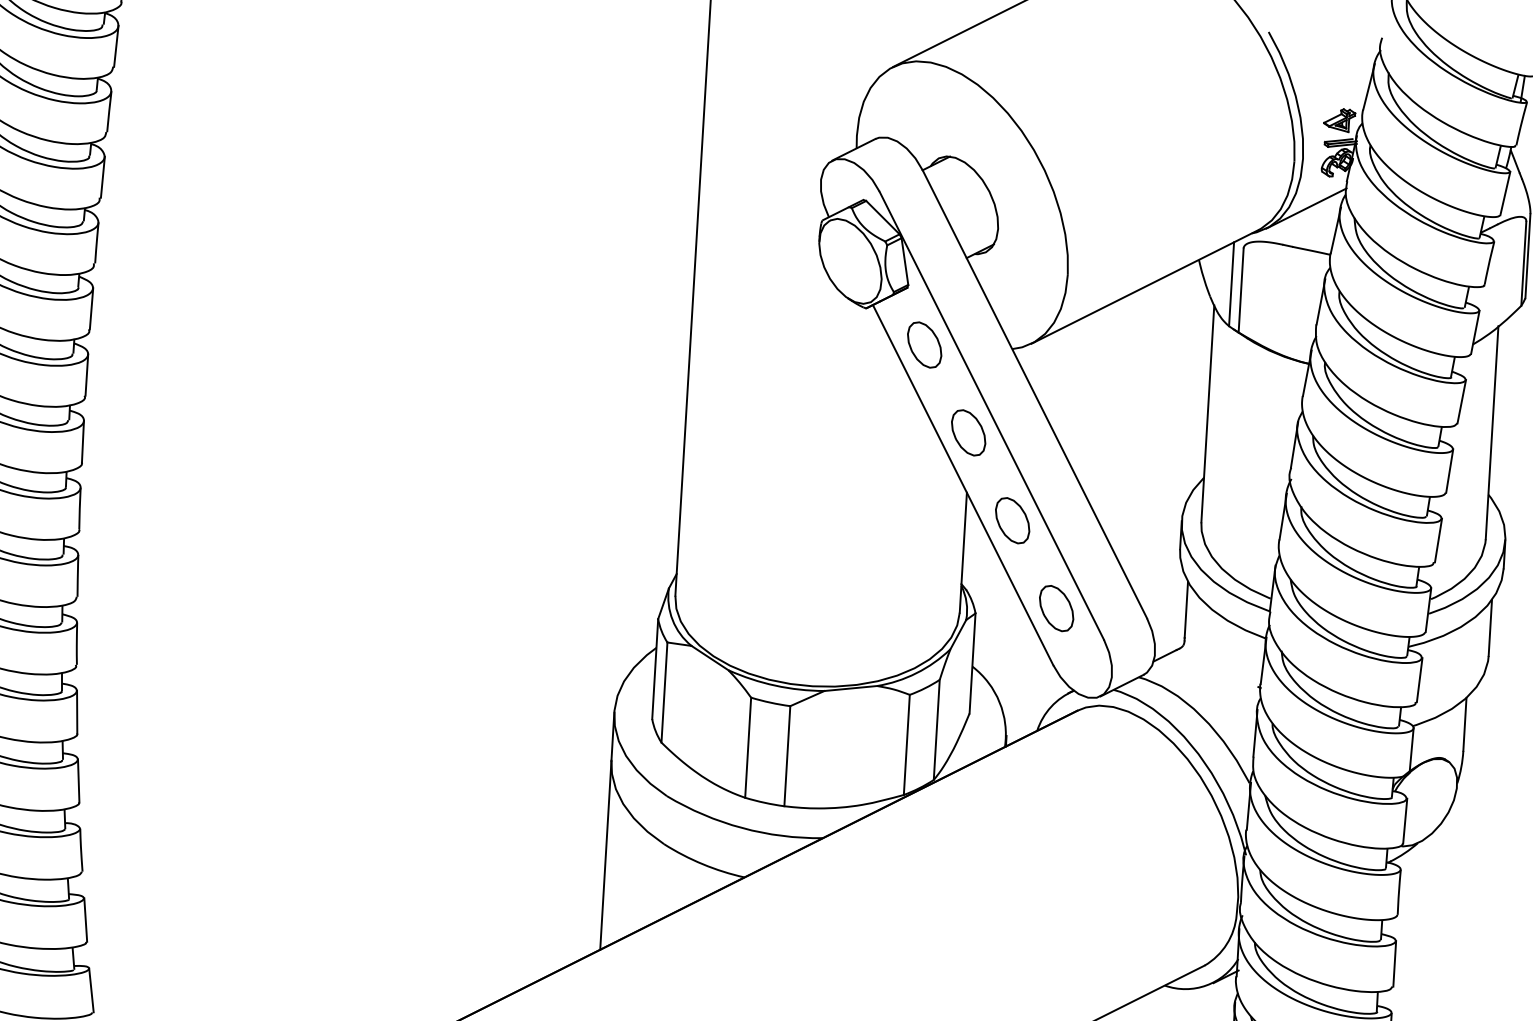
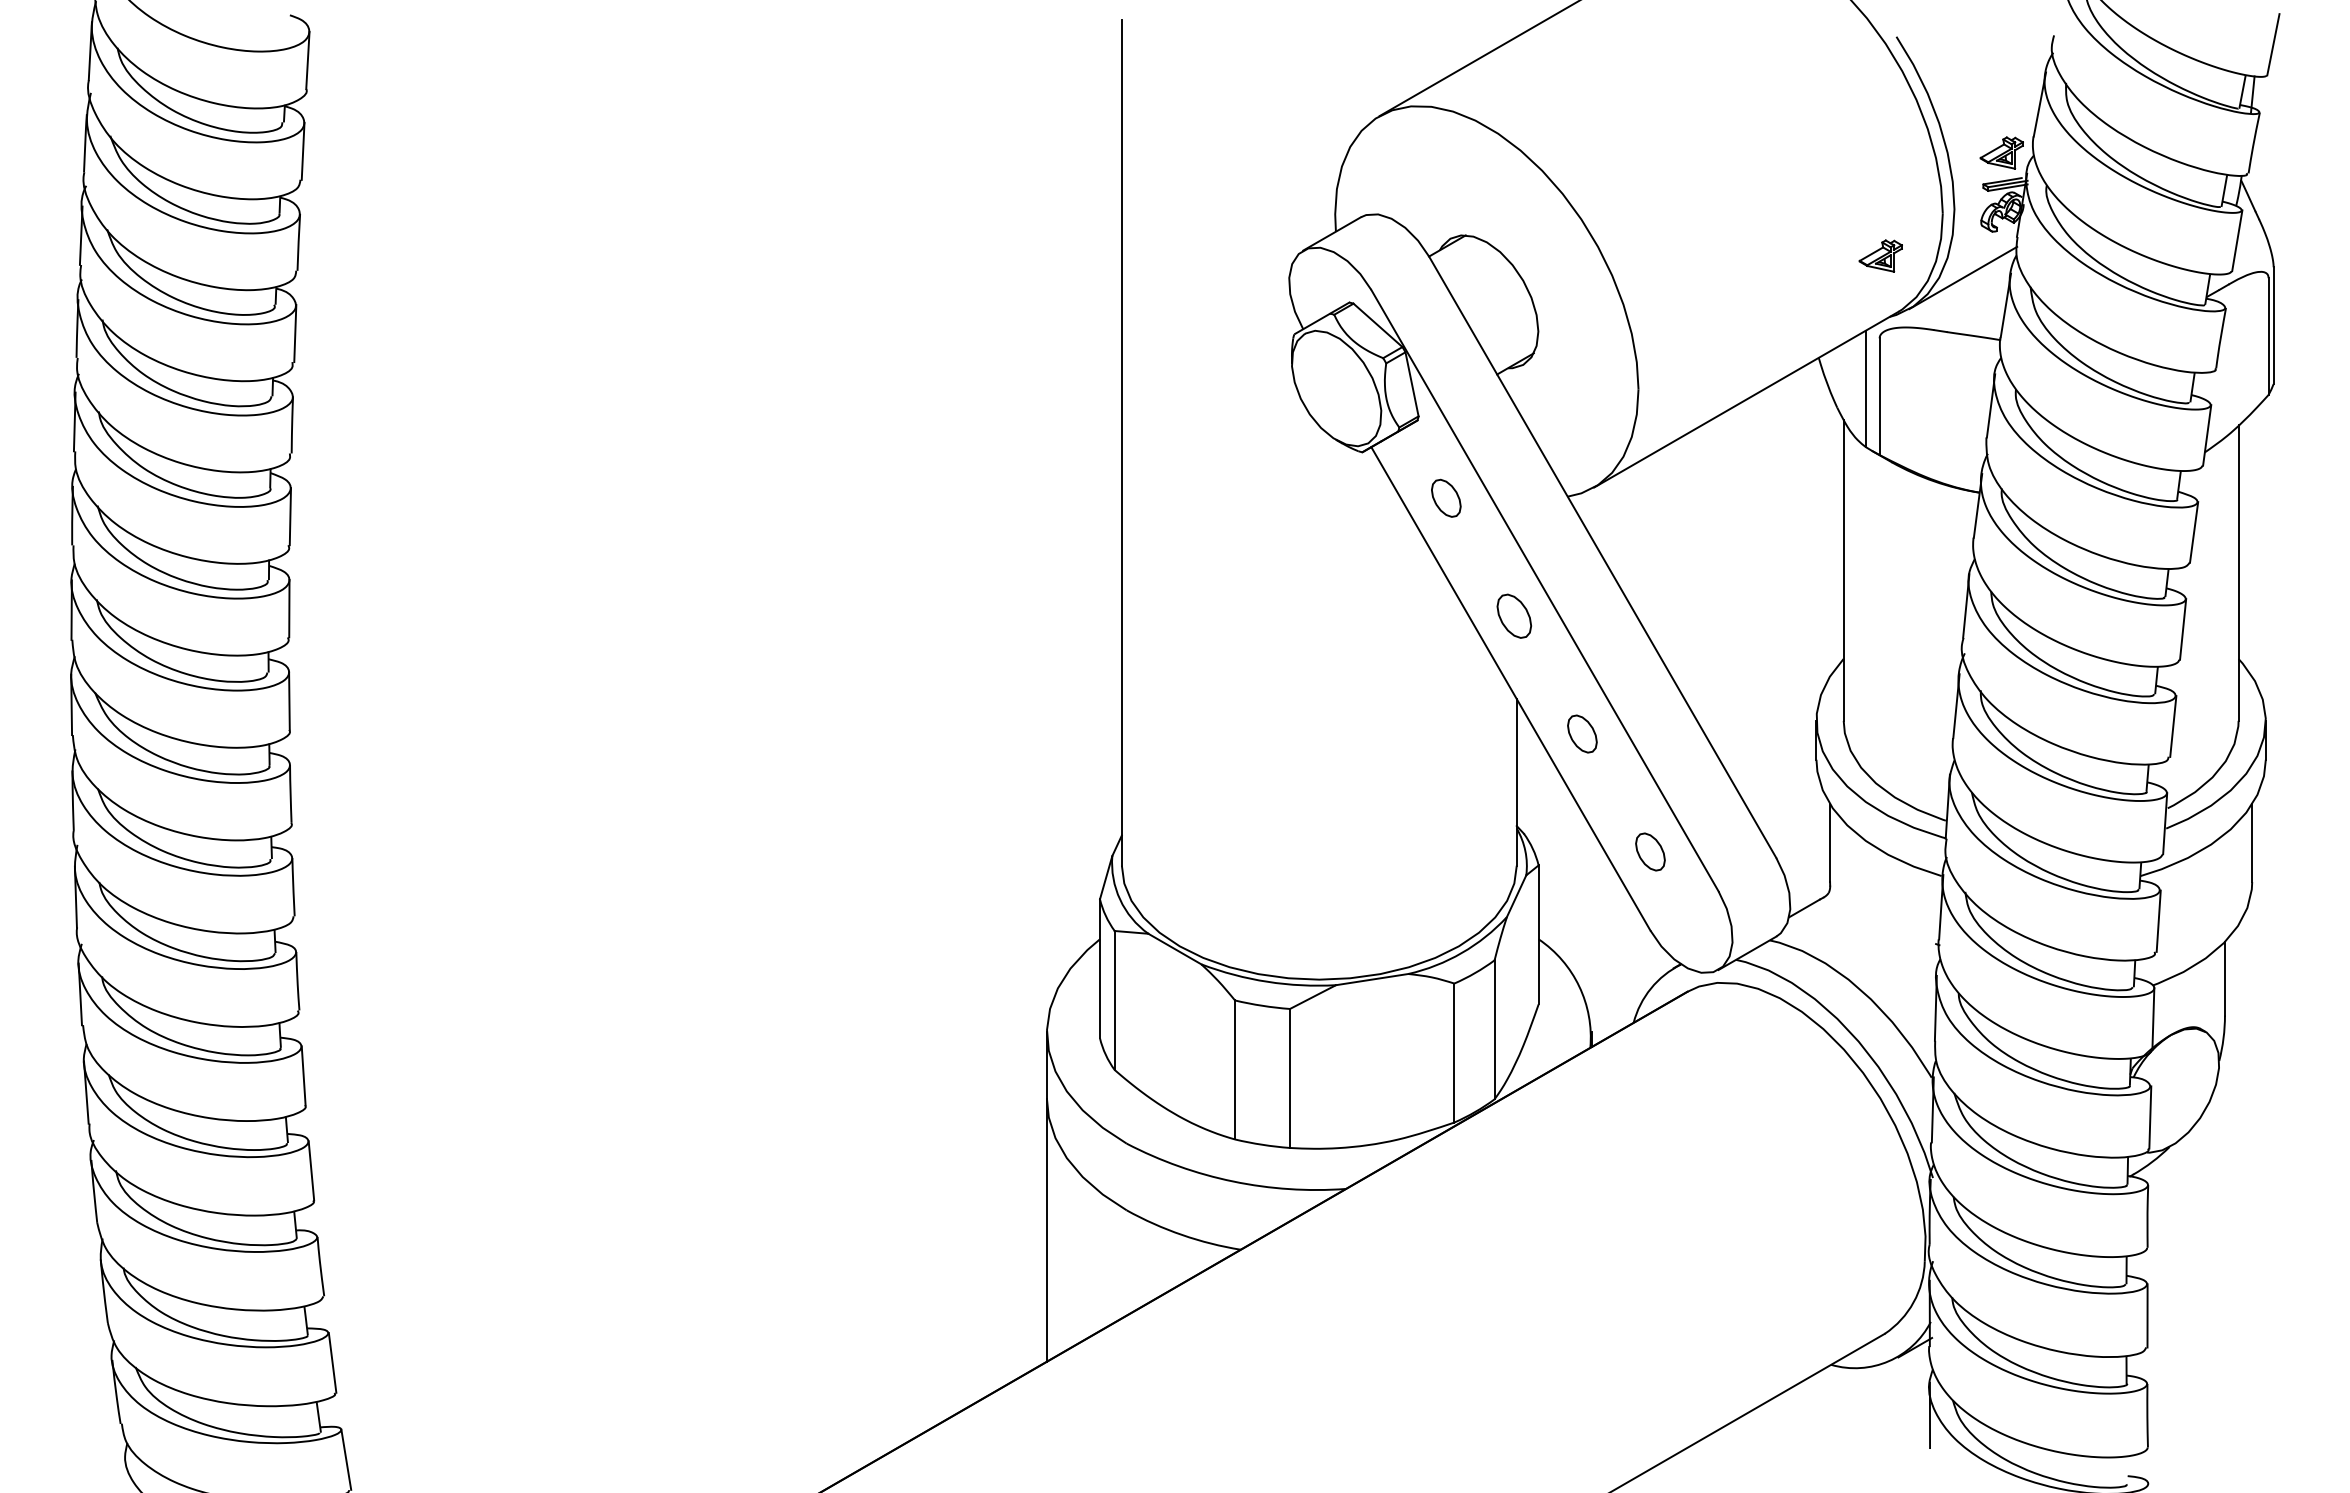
part: (1247, 188) -> (1880, 255), added
part: (924, 345) -> (1446, 498), size x0.6
part: (968, 433) -> (1514, 616), size x0.7
part: (1012, 520) -> (1582, 733), size x0.6
part: (1056, 608) -> (1650, 851), size x0.6

